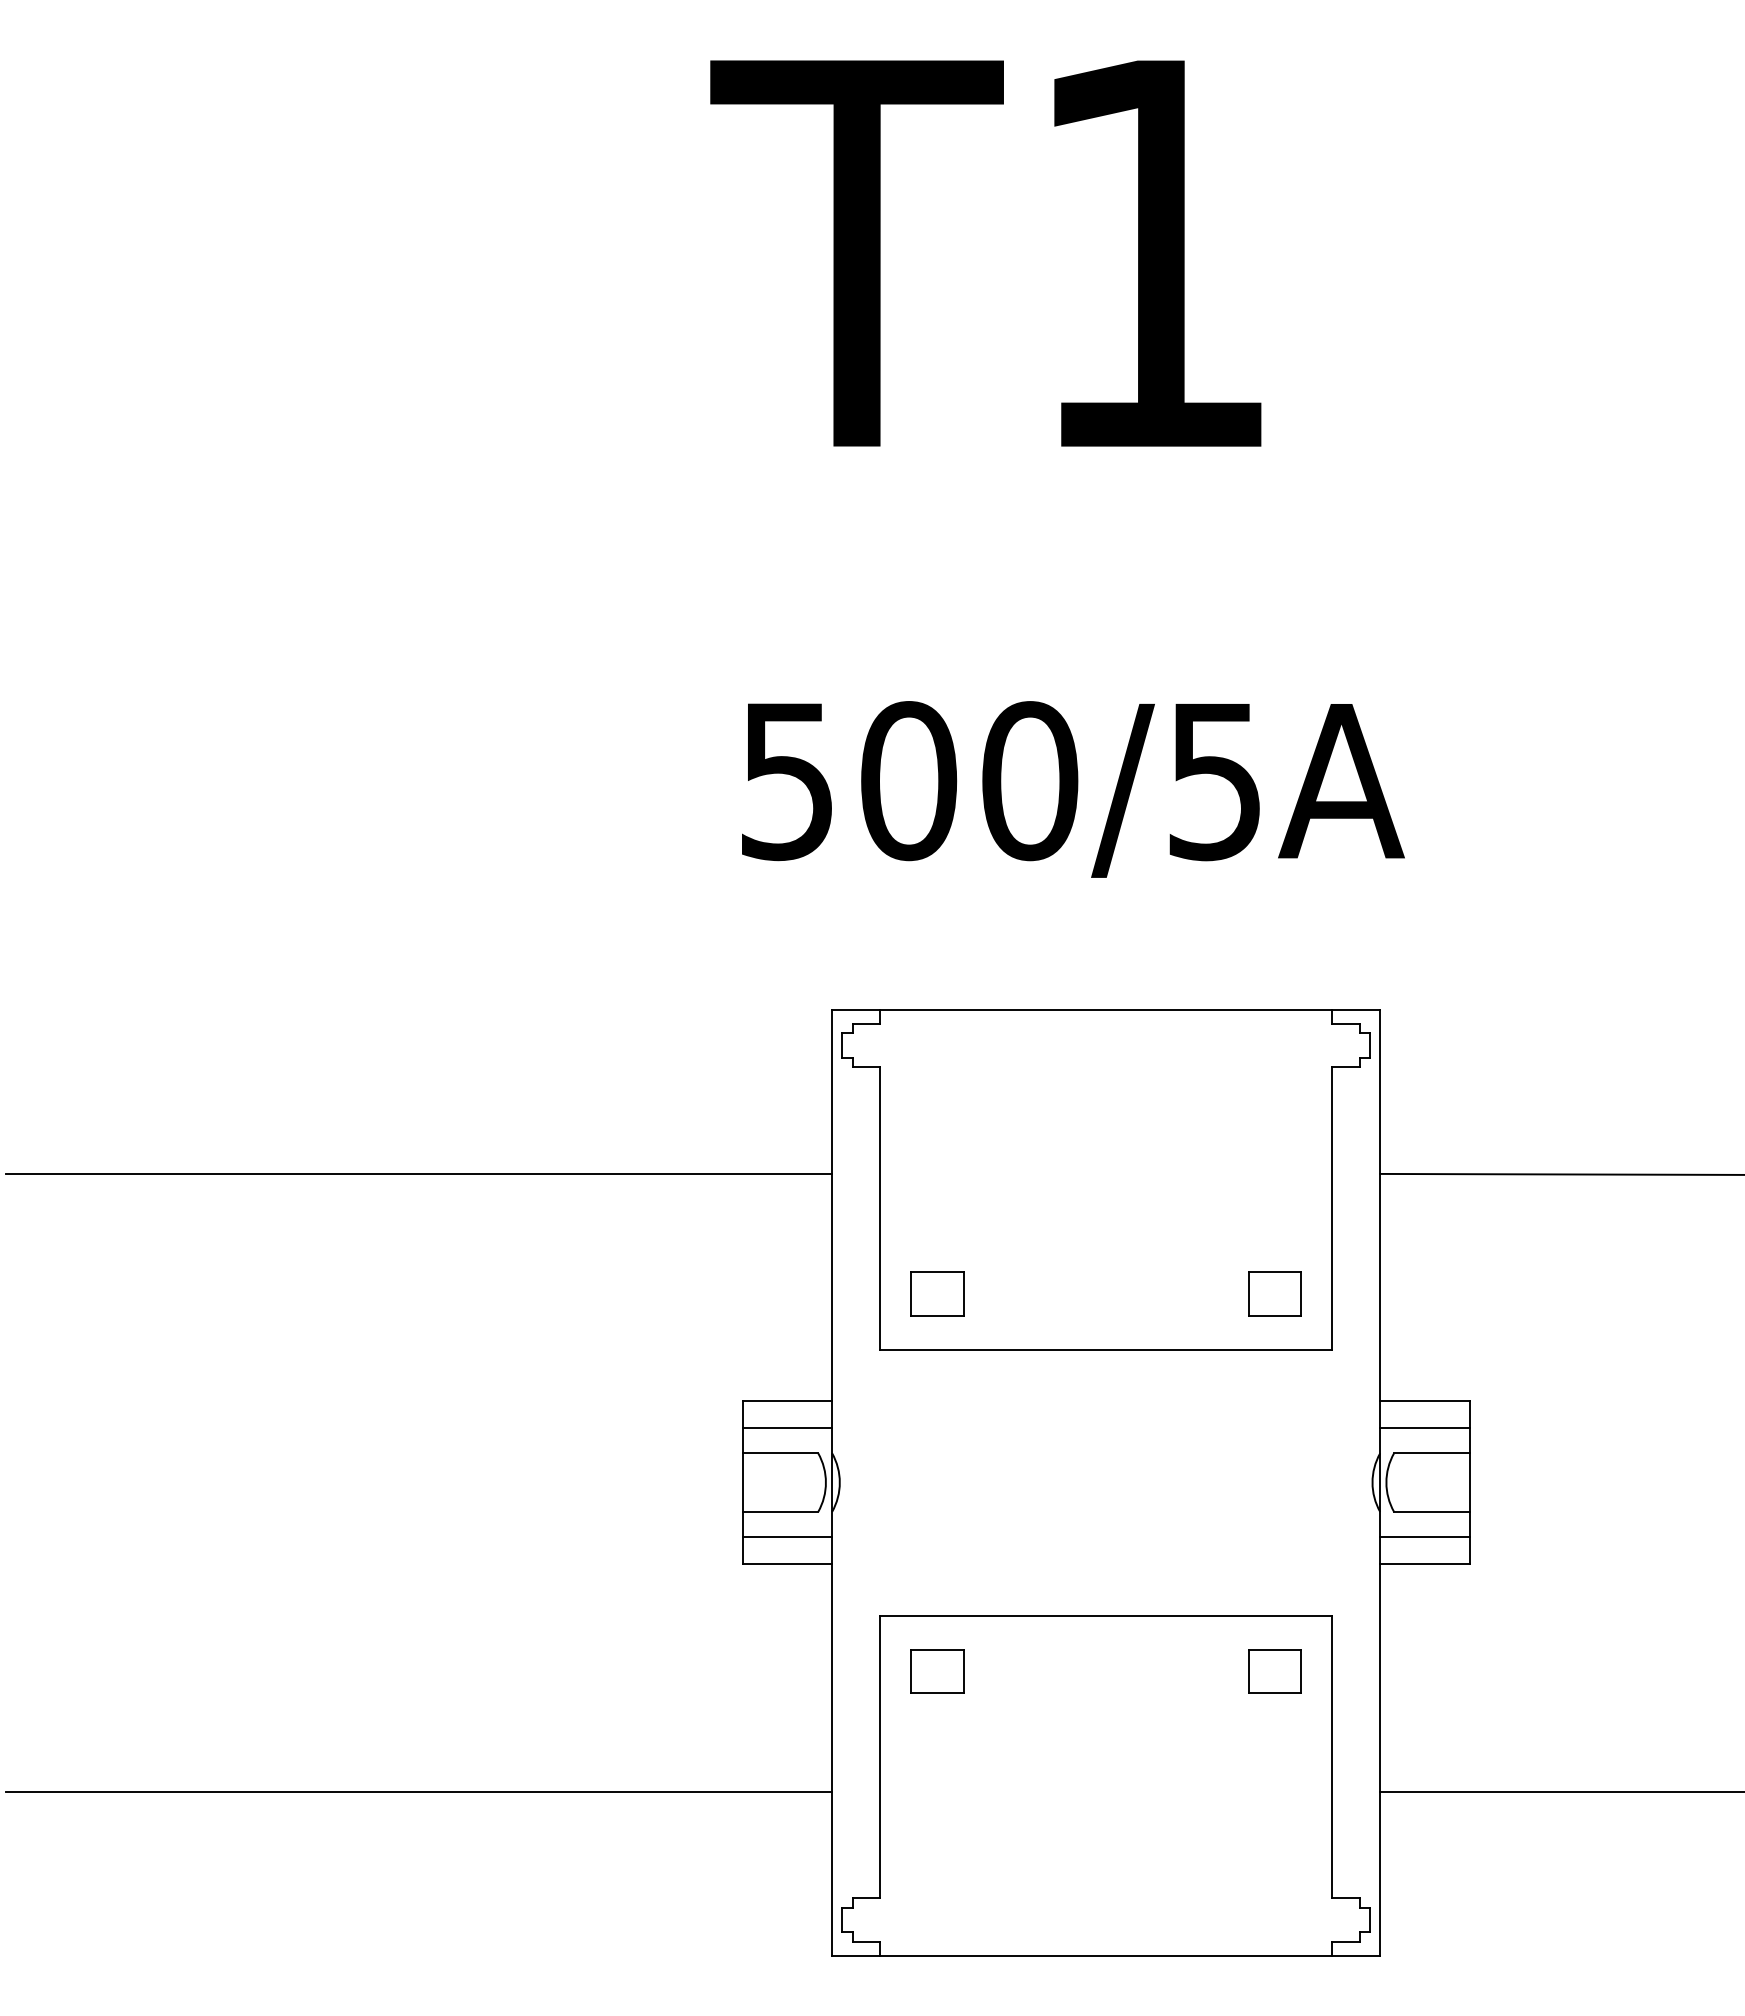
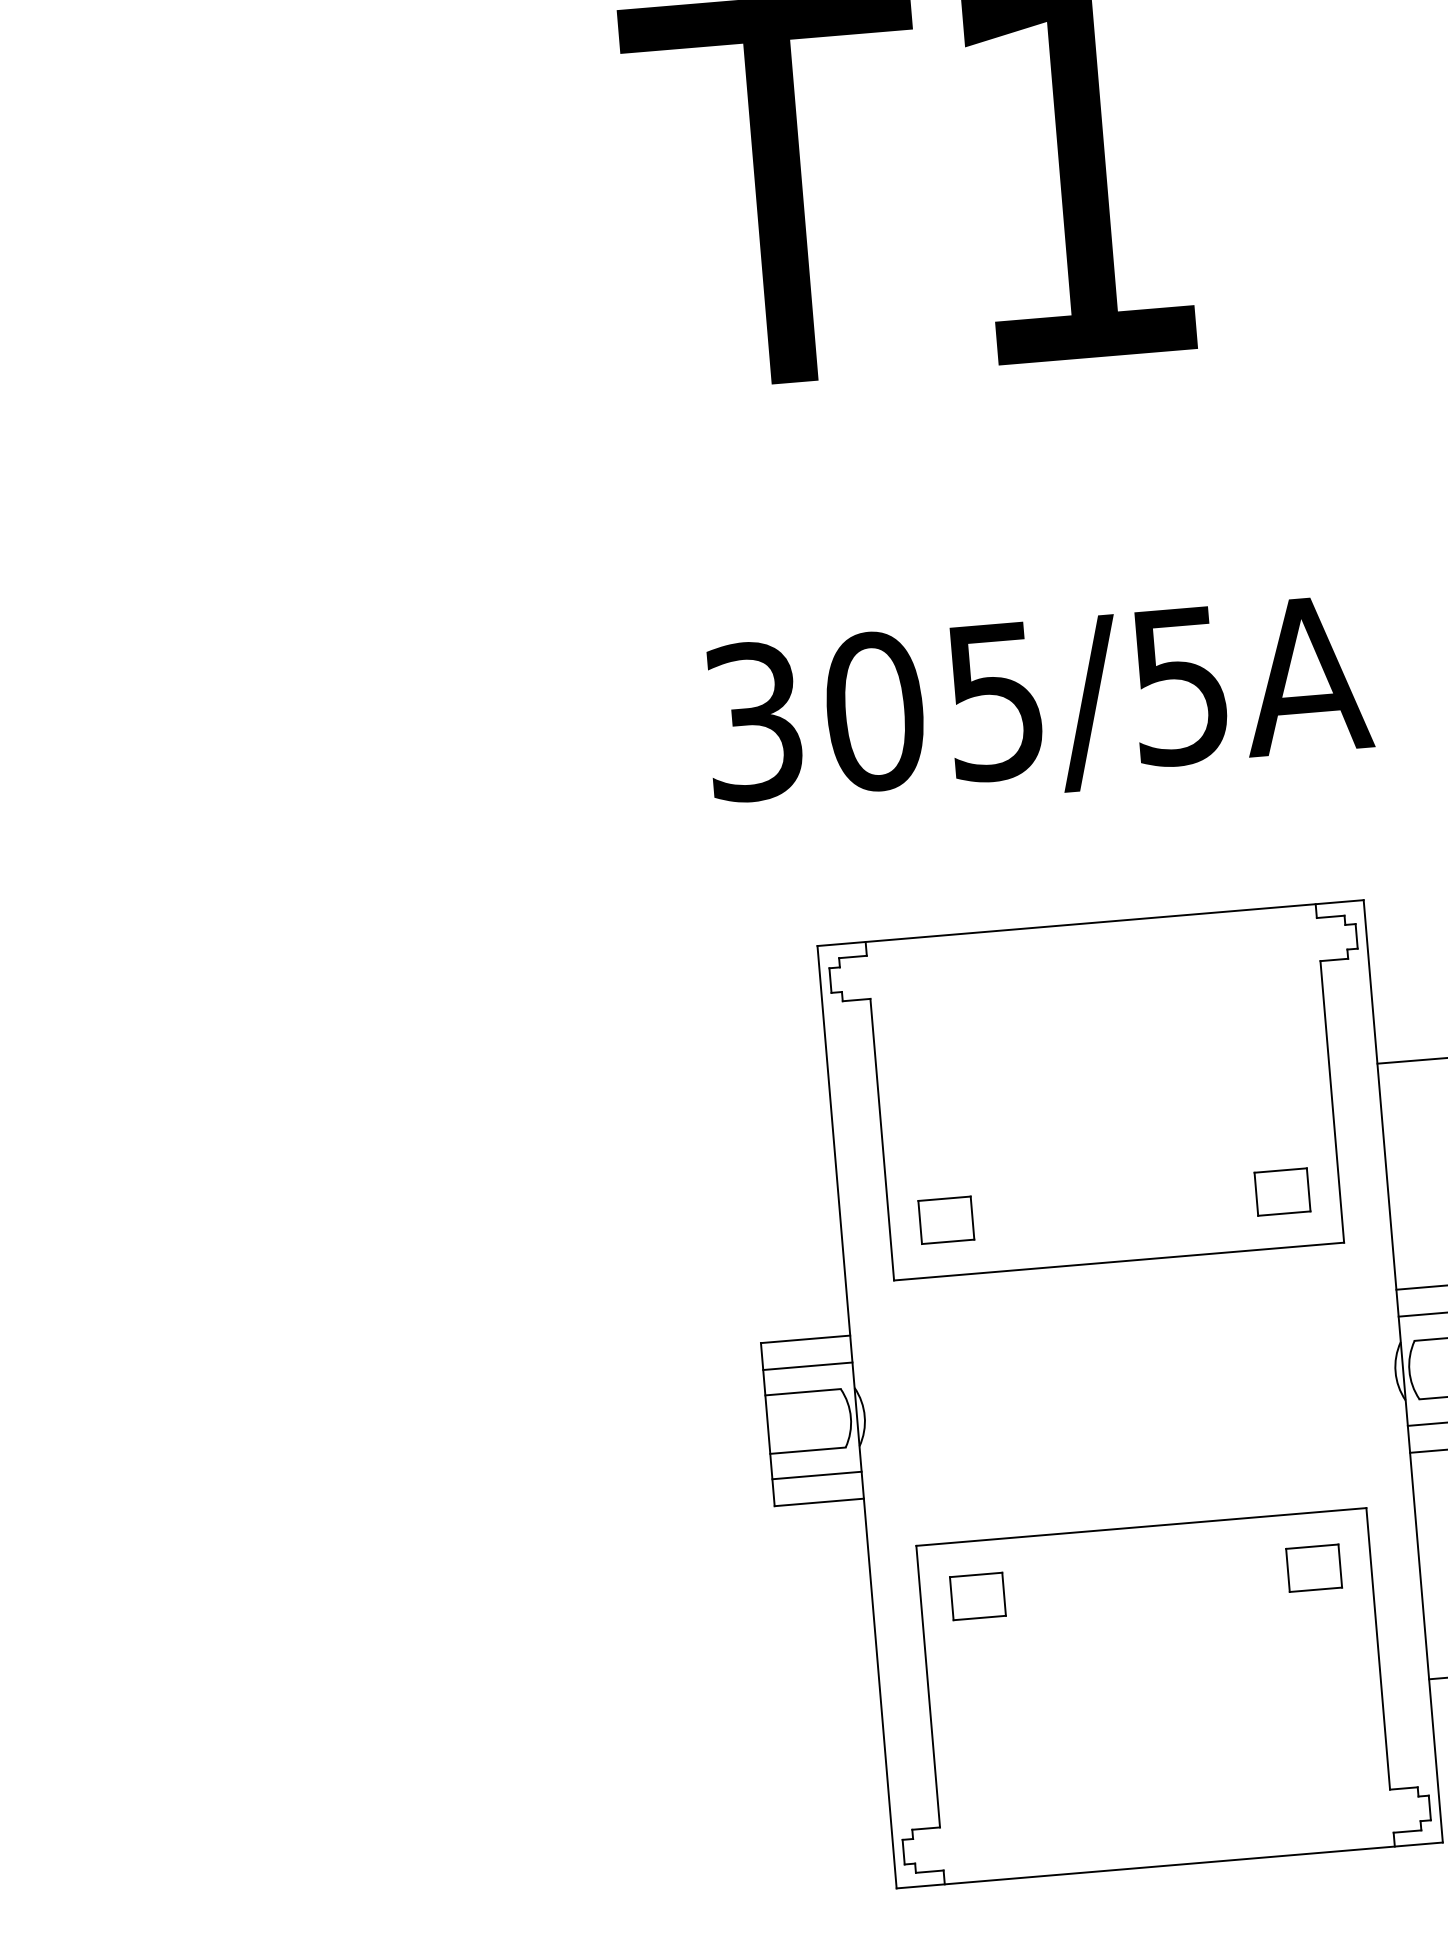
text: (909, 781) -> (875, 711), 500/5A -> 305/5A
line: (419, 1174) -> (420, 1144), removed
line: (419, 1791) -> (471, 1759), removed

